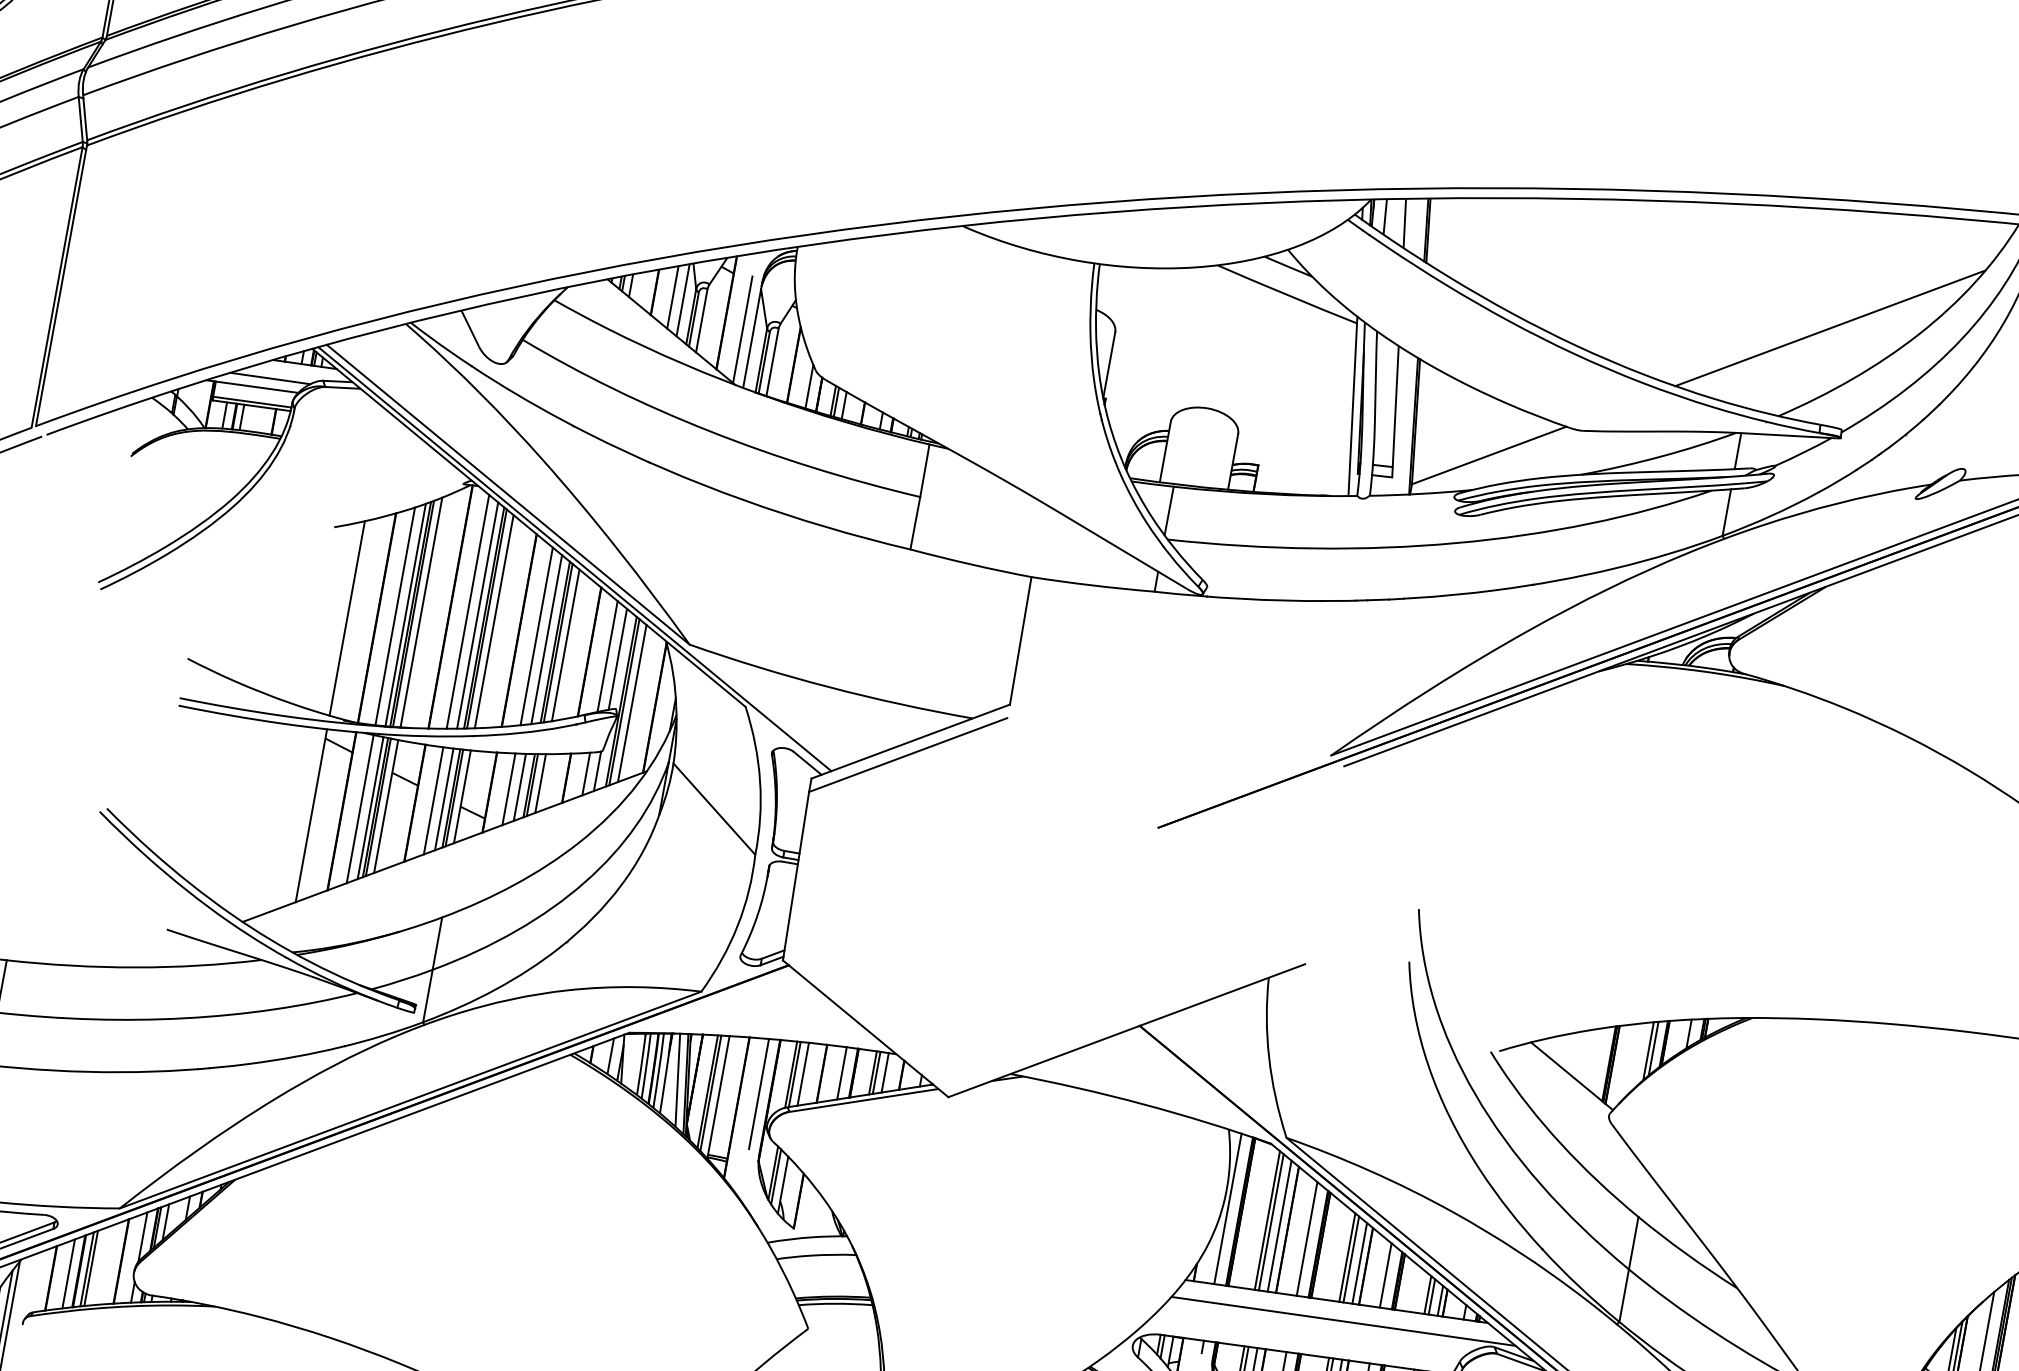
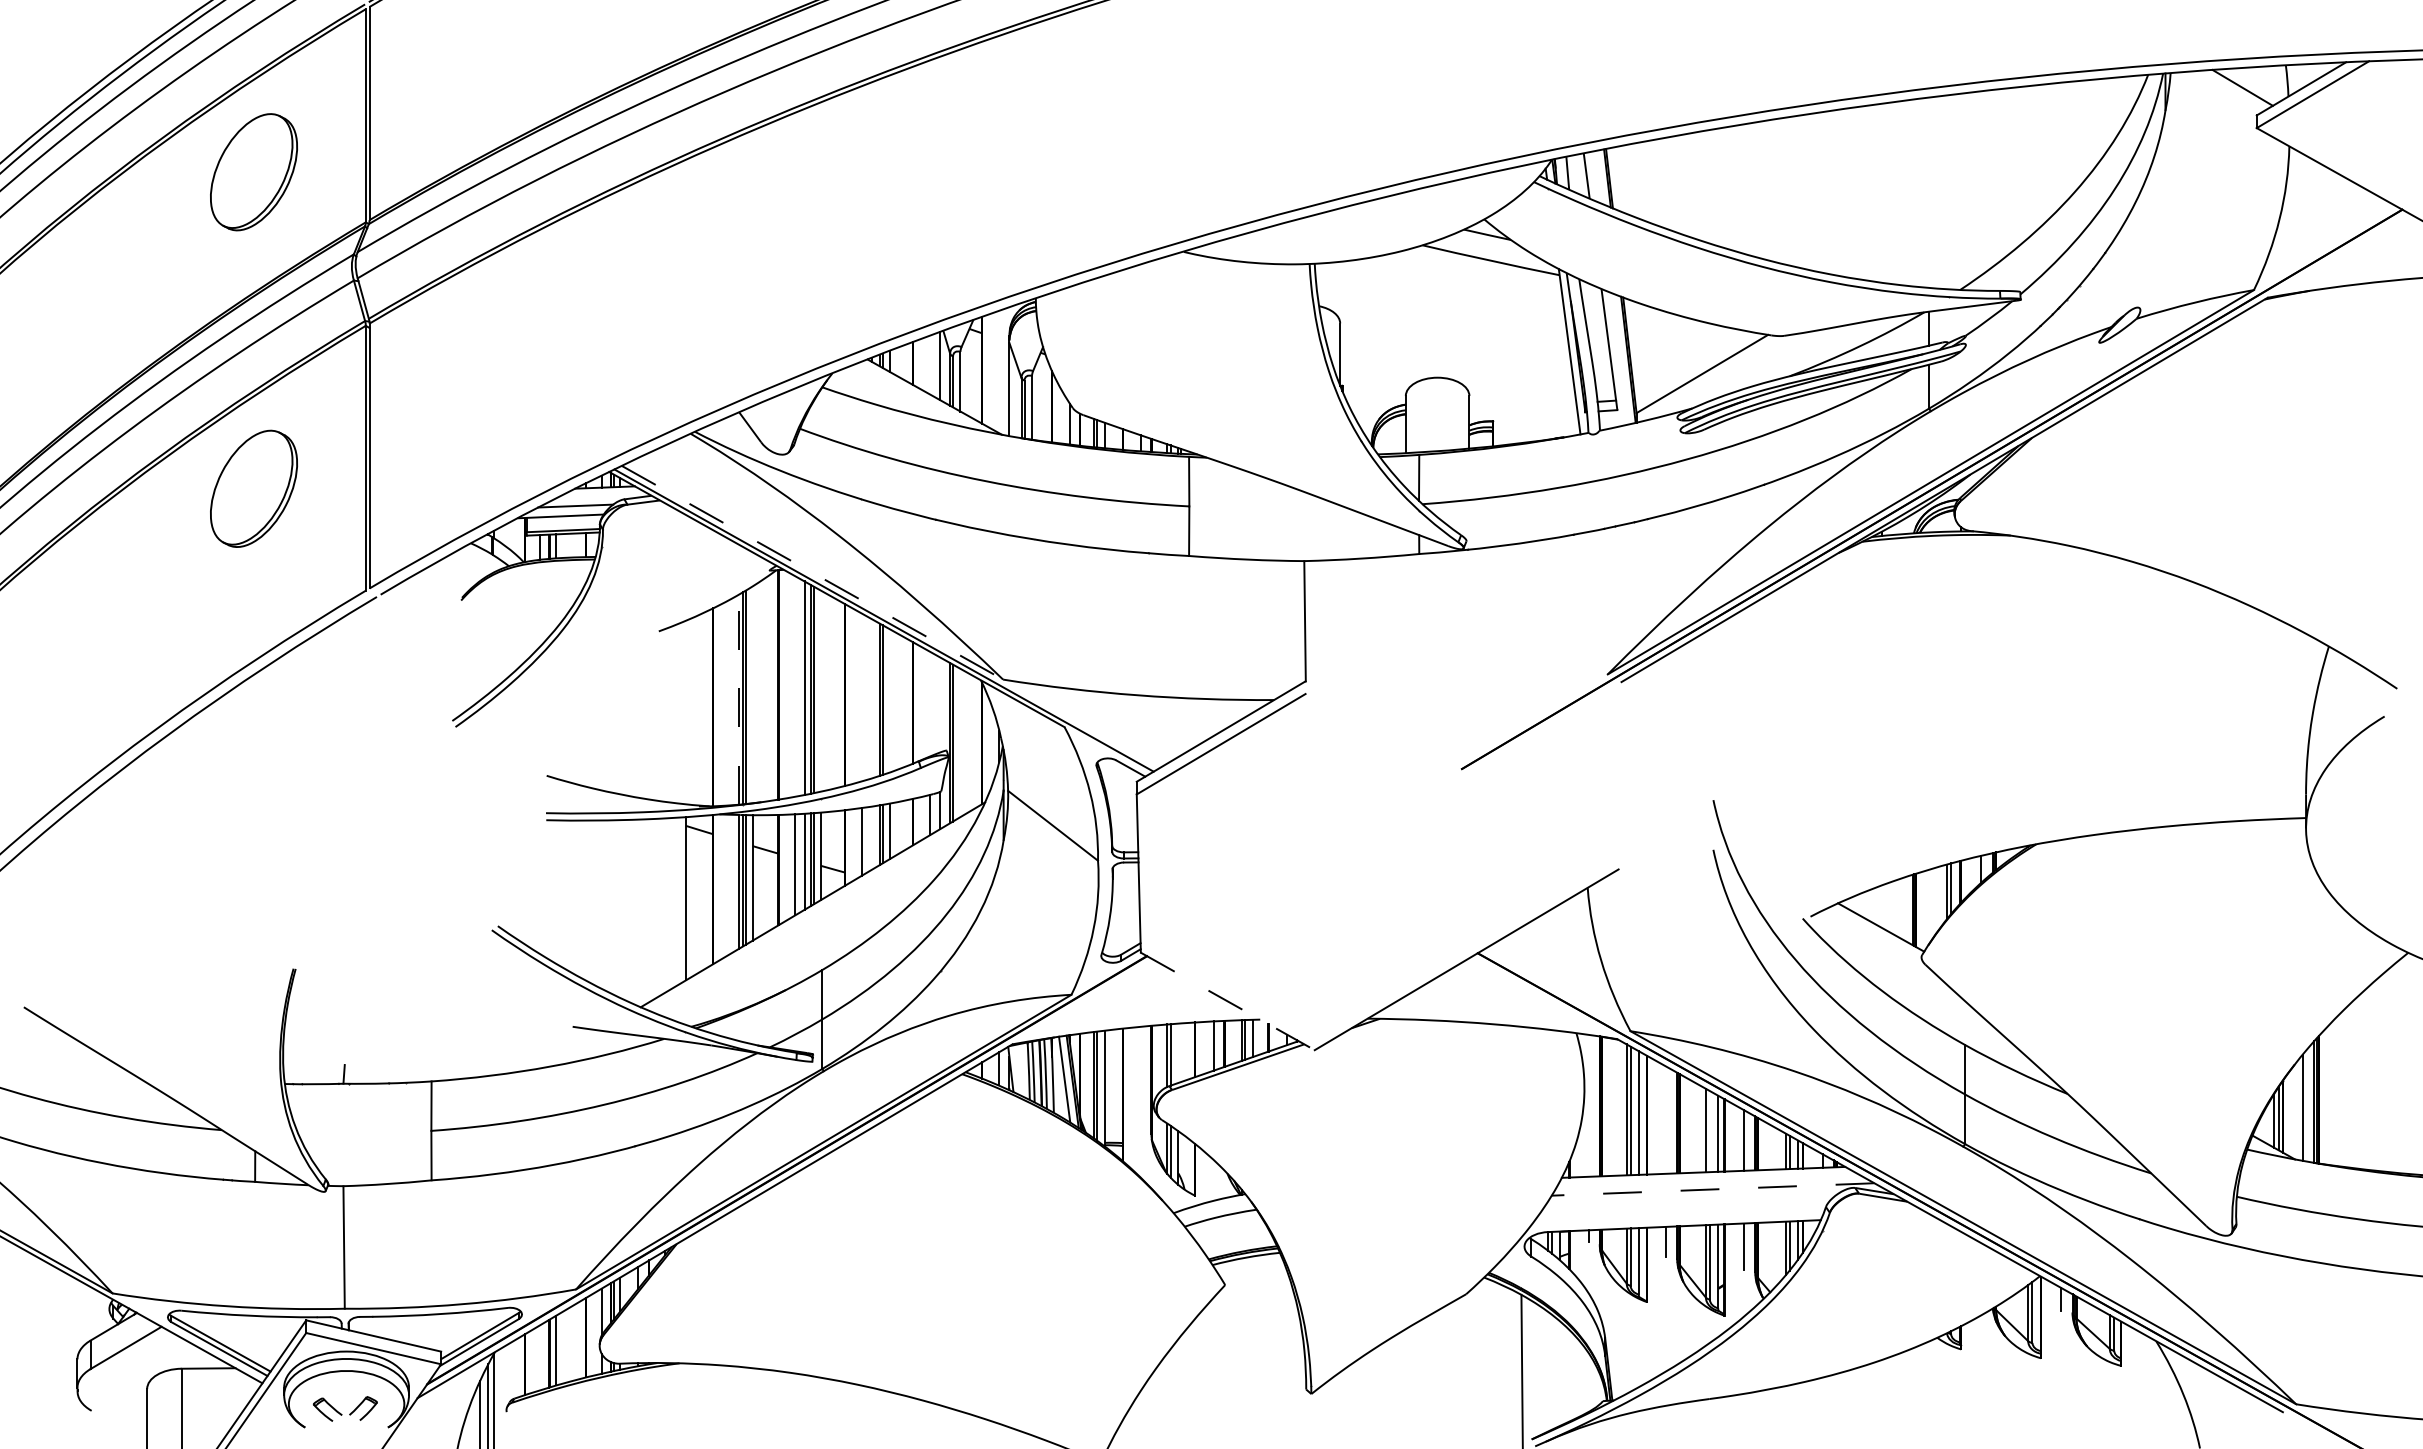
line: (673, 296) -> (930, 364), removed
line: (1829, 327) -> (1992, 200), removed
line: (742, 329) -> (999, 382), removed
line: (508, 494) -> (812, 572), solid -> dashed
line: (468, 611) -> (795, 686), removed
line: (421, 612) -> (752, 694), removed
line: (405, 614) -> (738, 699), solid -> dashed
line: (395, 616) -> (729, 702), removed
line: (346, 618) -> (685, 712), removed
line: (494, 621) -> (820, 690), removed
line: (537, 636) -> (862, 697), removed
line: (546, 639) -> (871, 698), removed
line: (566, 645) -> (890, 700), removed
line: (608, 655) -> (930, 703), removed
line: (617, 658) -> (939, 704), removed
line: (632, 703) -> (960, 742), removed
line: (519, 786) -> (871, 837), removed
line: (360, 809) -> (729, 884), removed
line: (865, 1028) -> (1227, 1001), solid -> dashed
line: (803, 1074) -> (1178, 1053), removed
line: (759, 1093) -> (1141, 1078), removed
line: (1227, 1208) -> (1588, 1105), removed
line: (1307, 1238) -> (1666, 1119), removed
line: (1350, 1259) -> (1709, 1131), removed
line: (90, 1267) -> (559, 1348), removed
line: (69, 1273) -> (540, 1357), removed
line: (1342, 1321) -> (1712, 1189), solid -> dashed

